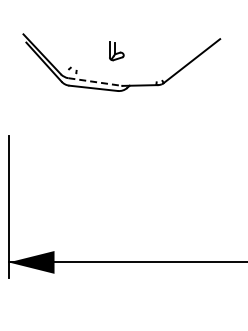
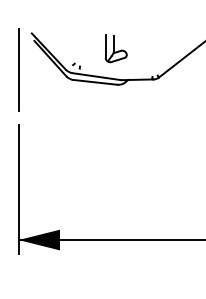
part: (116, 51) -> (116, 48), size x1.67
line: (8, 74) -> (18, 69), added
line: (94, 81) -> (96, 76), dashed -> solid

